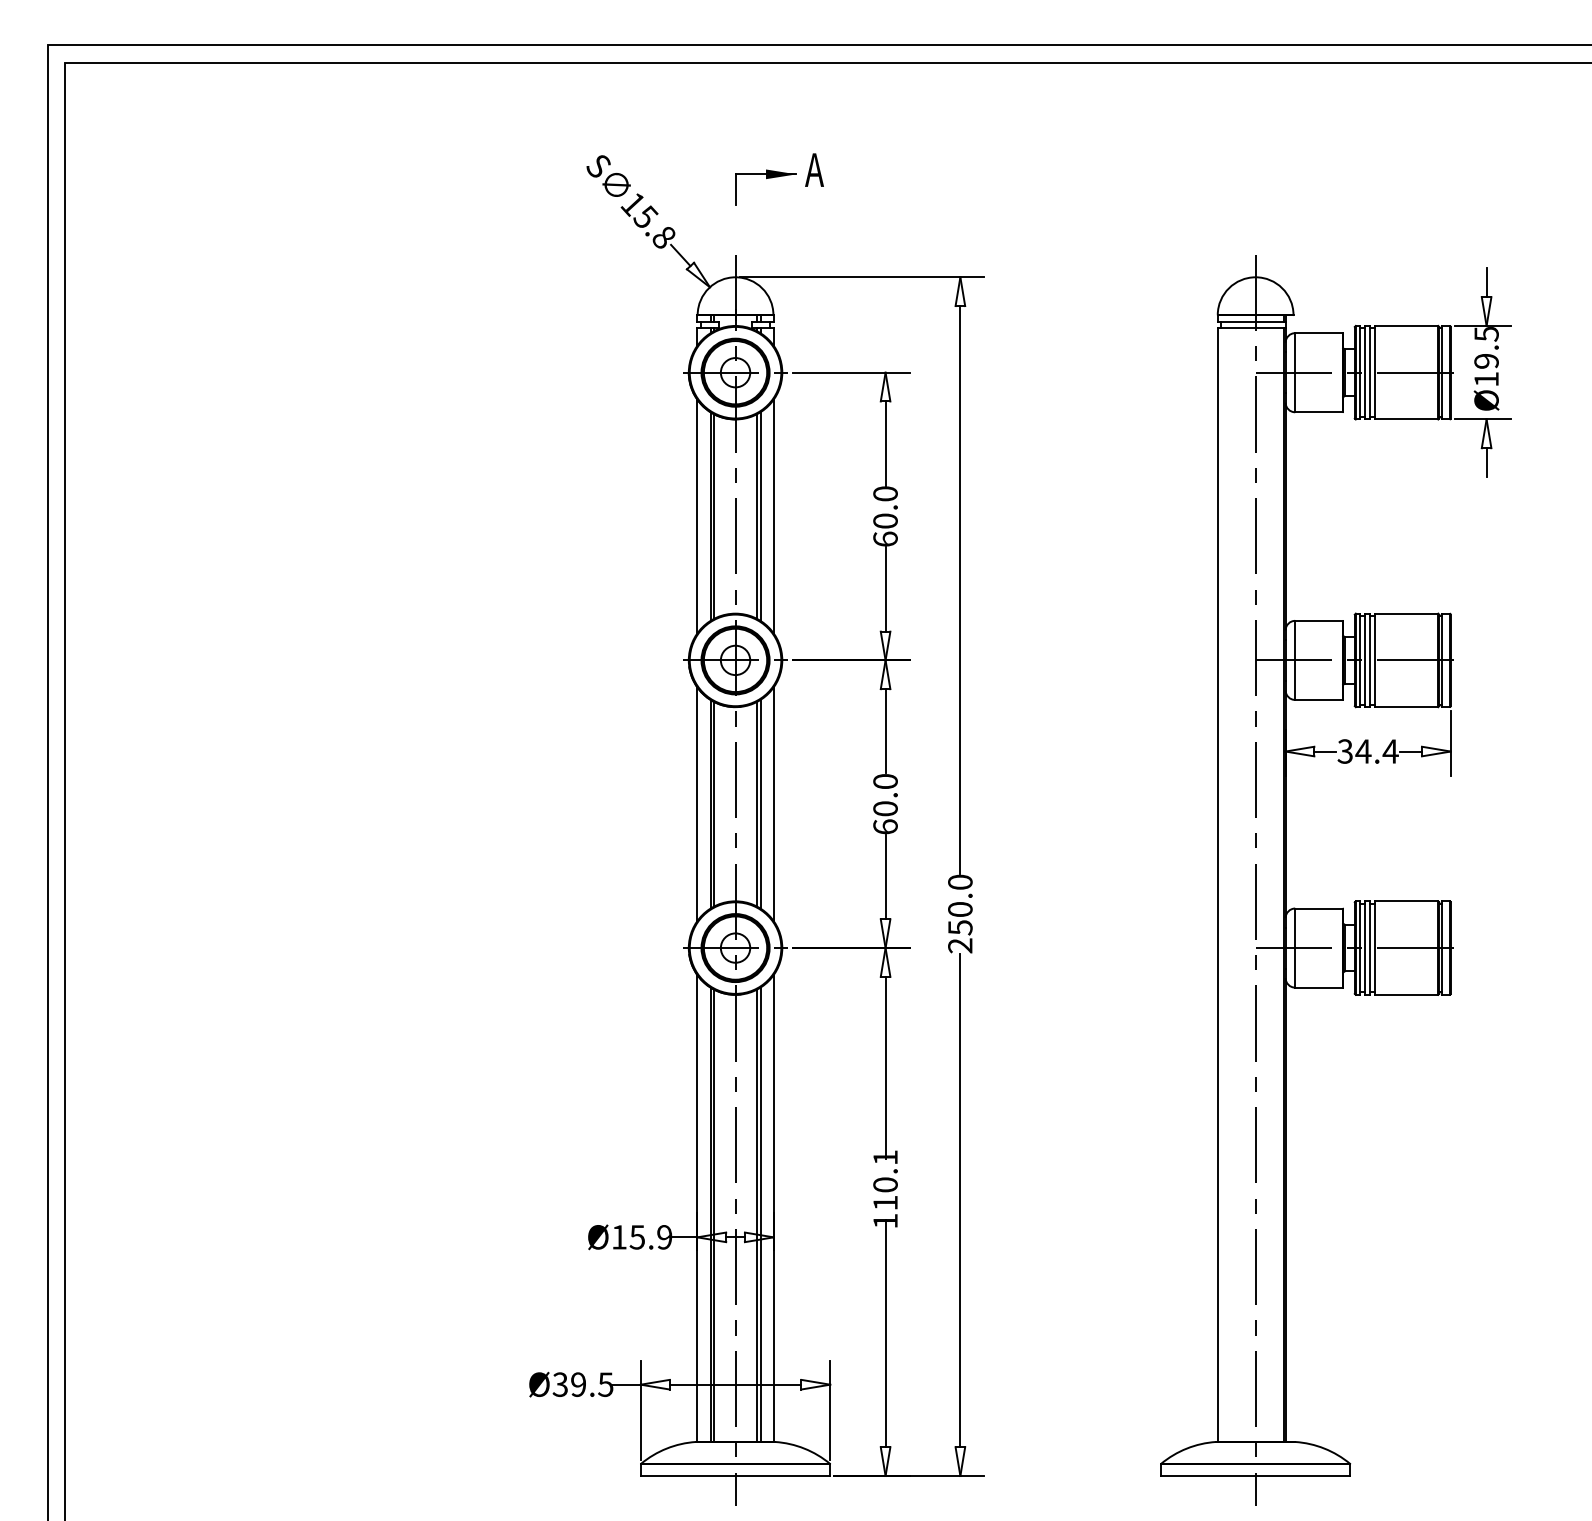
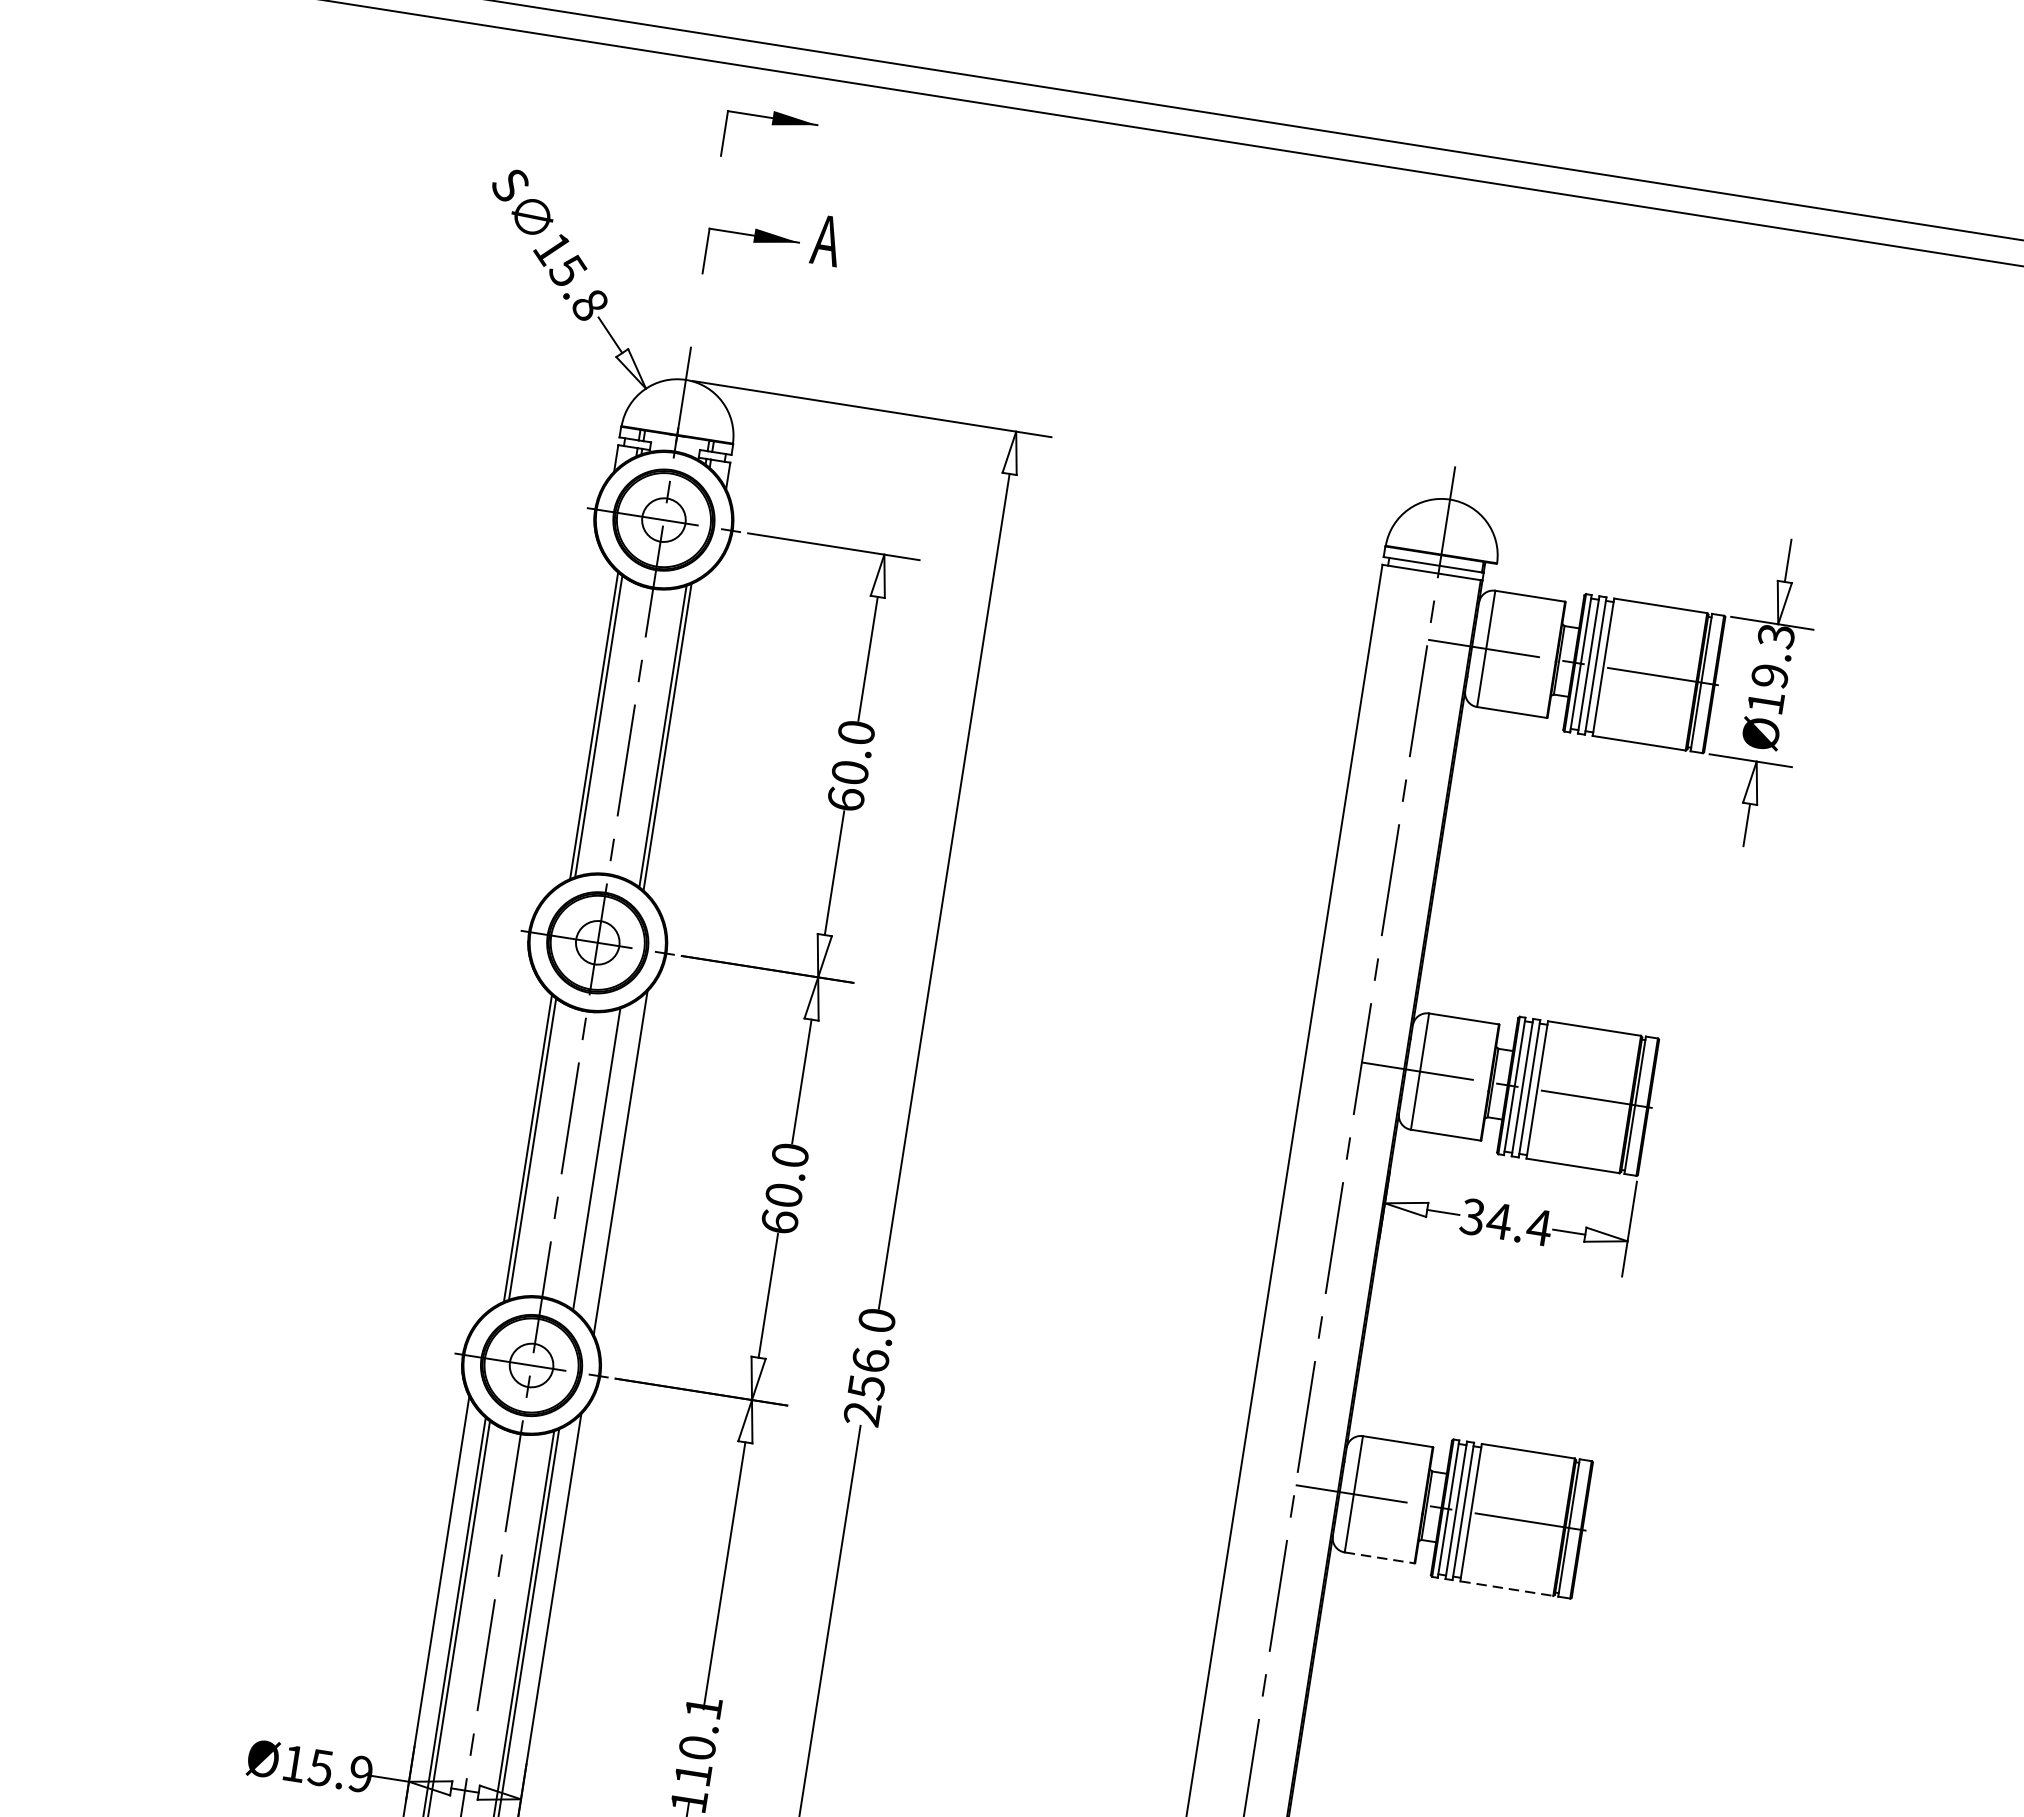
part: (766, 99) -> (772, 125), added
text: (1486, 334) -> (1776, 636), 19.5 -> 19.3
line: (697, 516) -> (574, 722), removed
line: (773, 516) -> (686, 740), removed
line: (760, 803) -> (601, 1158), removed
line: (697, 804) -> (508, 1145), removed
text: (960, 908) -> (871, 1359), 250.0 -> 256.0
line: (1318, 987) -> (1379, 1557), solid -> dashed
line: (1406, 994) -> (1506, 1588), solid -> dashed

